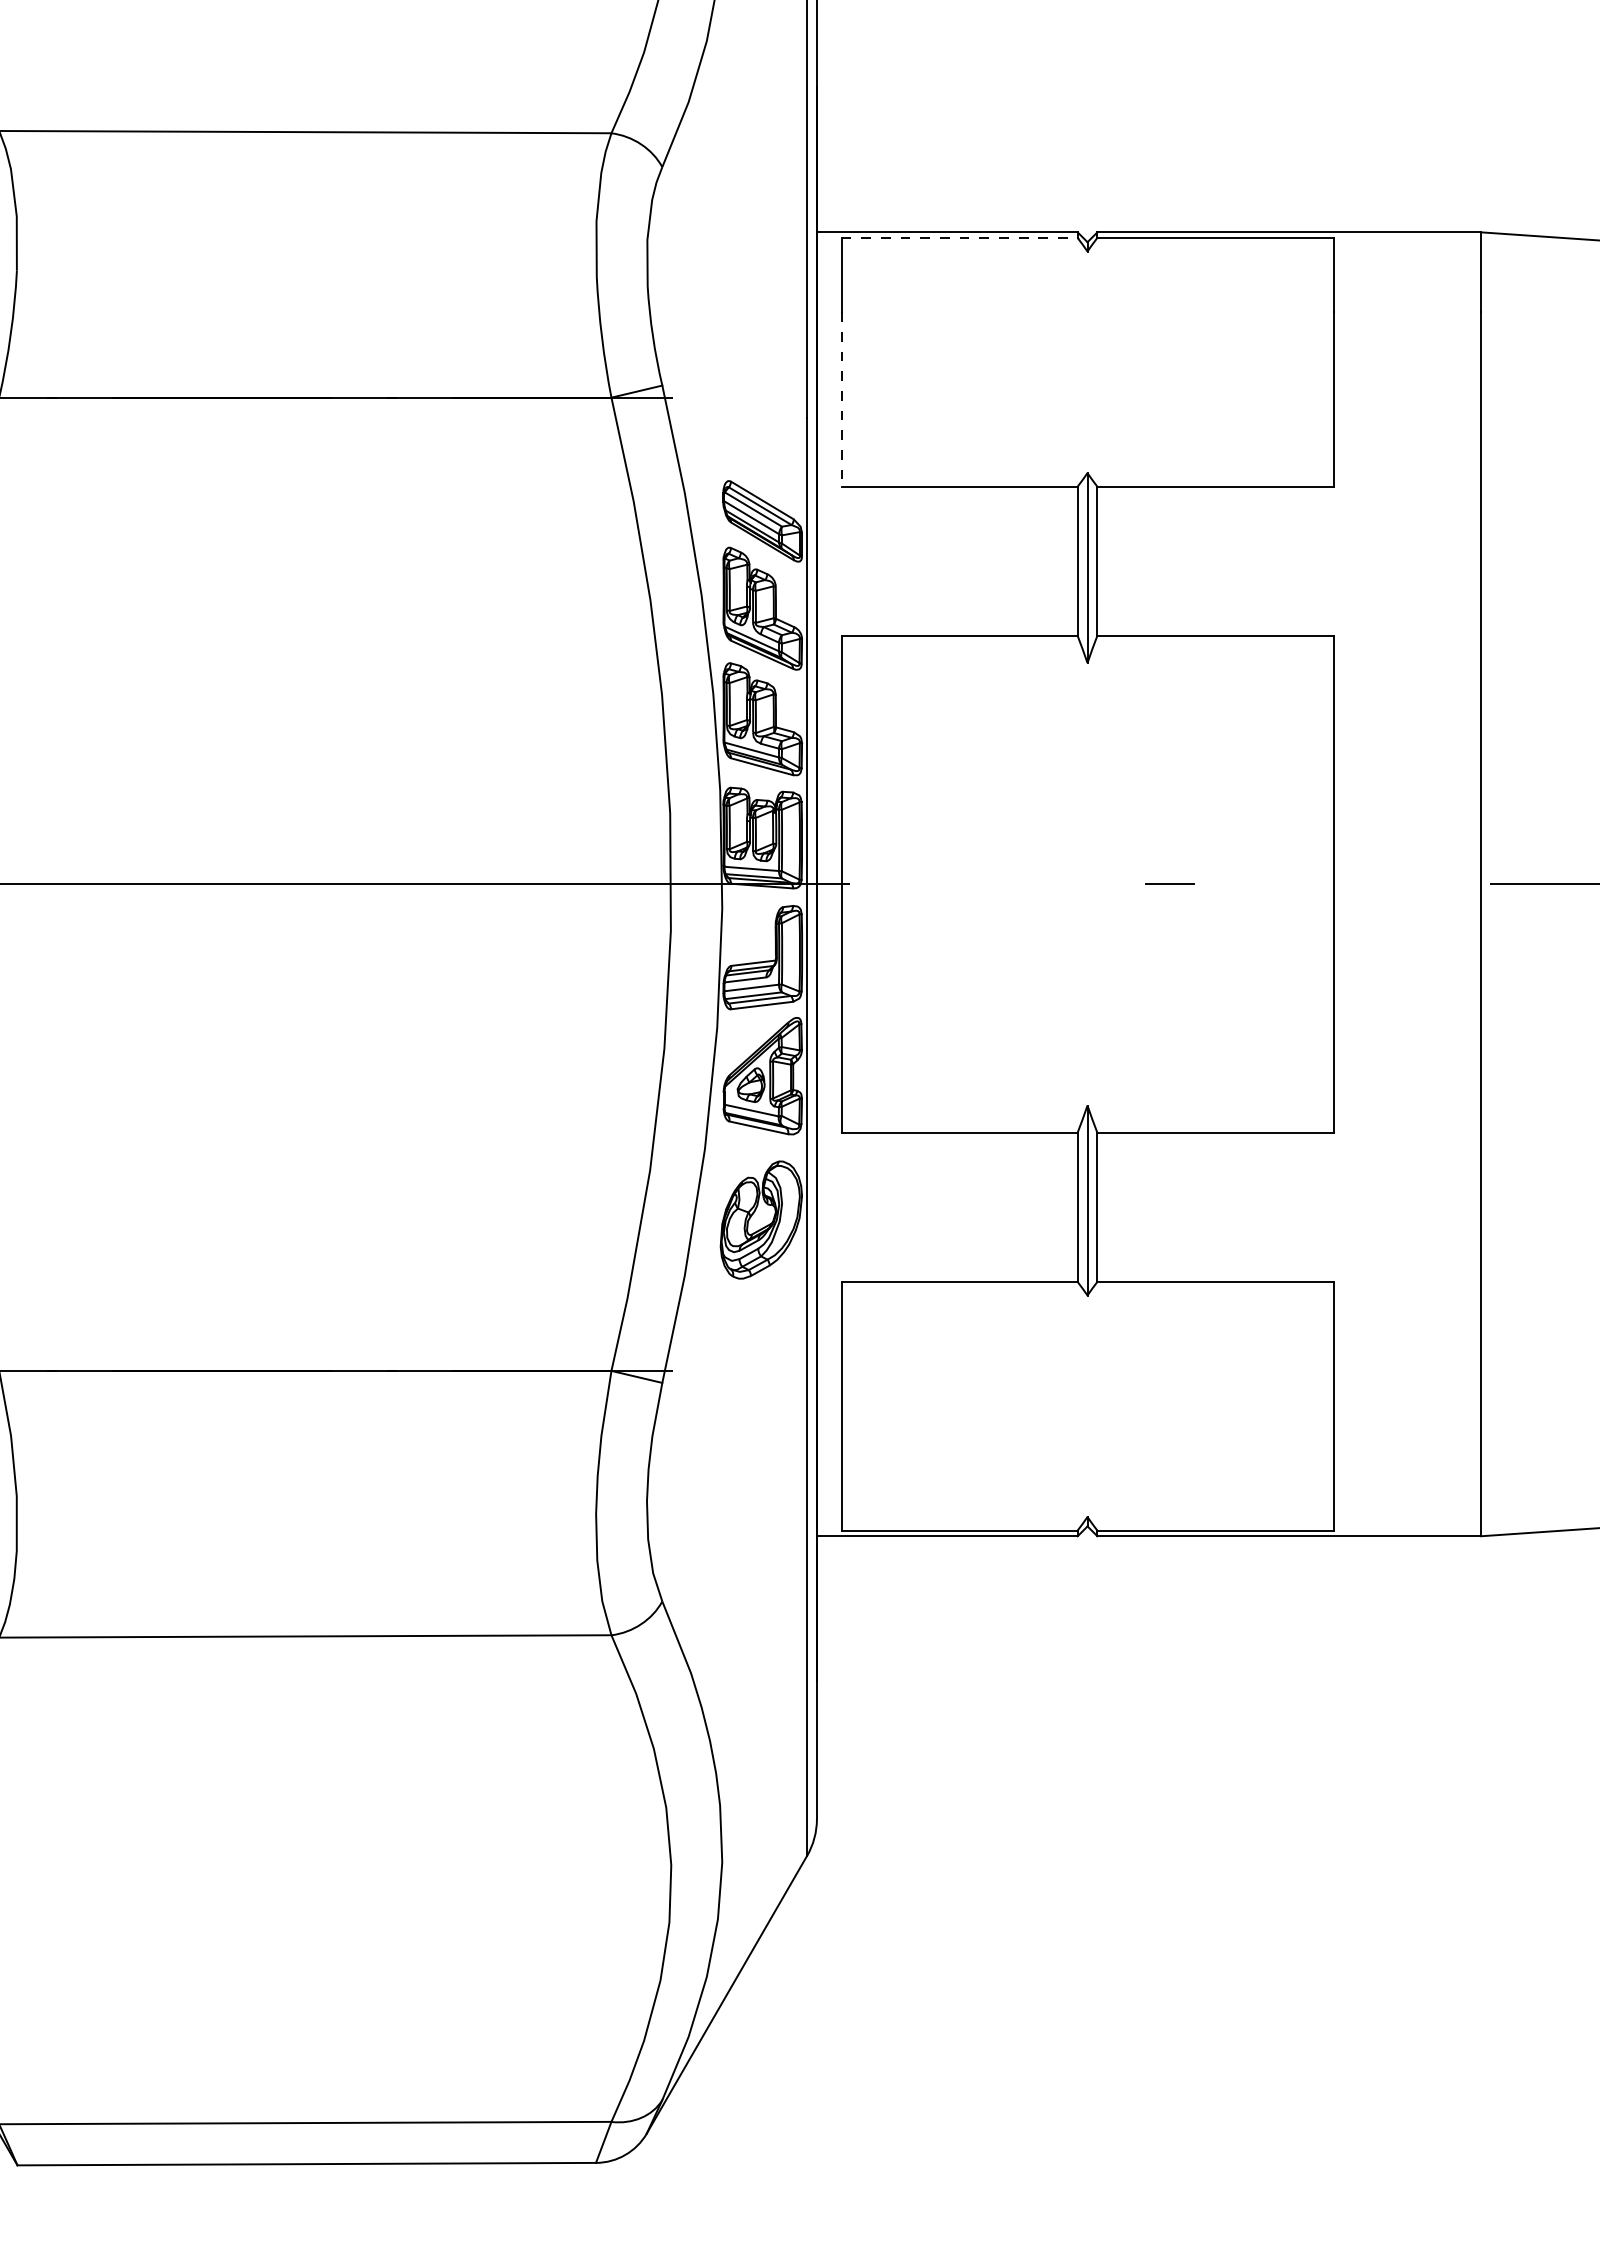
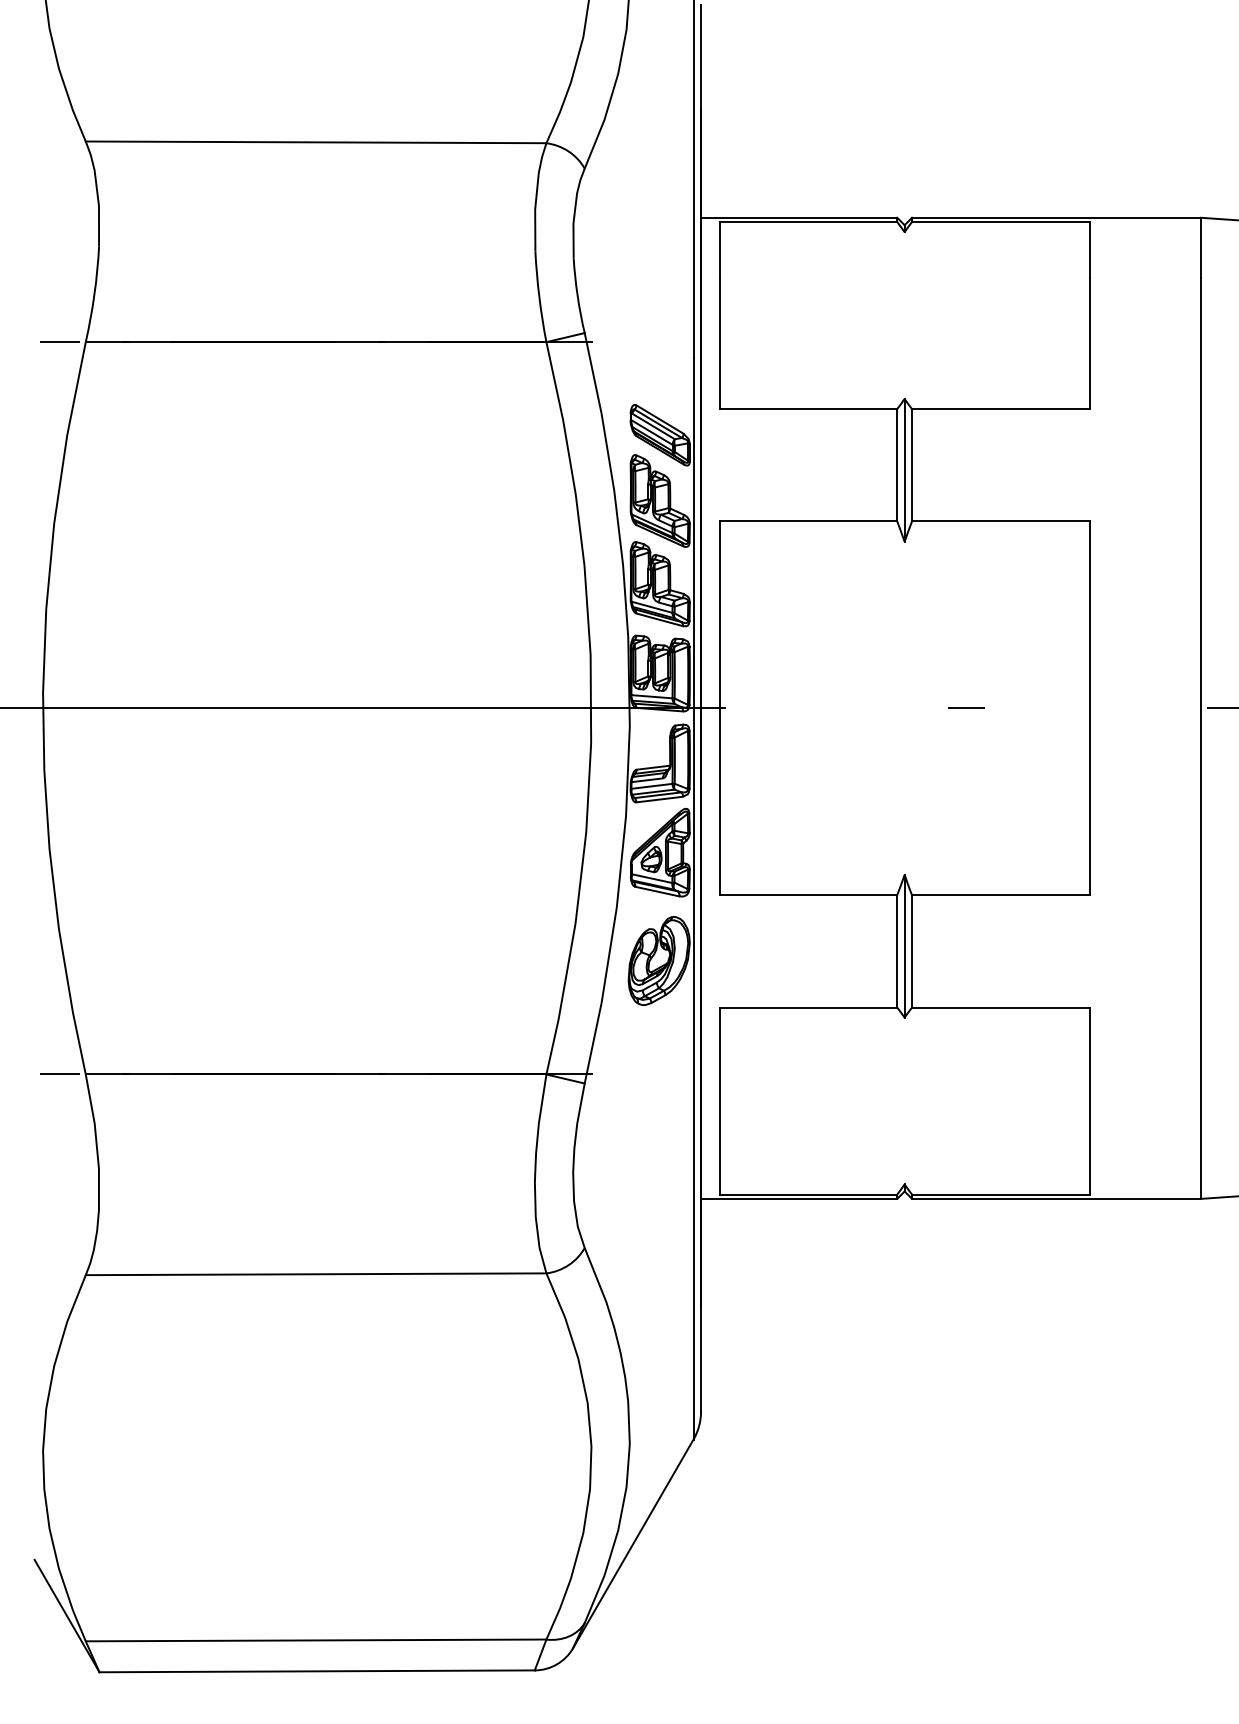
line: (959, 238) -> (808, 222), dashed -> solid
line: (841, 399) -> (719, 343), dashed -> solid

